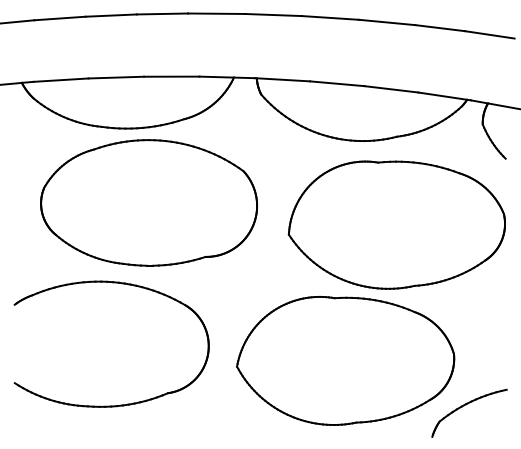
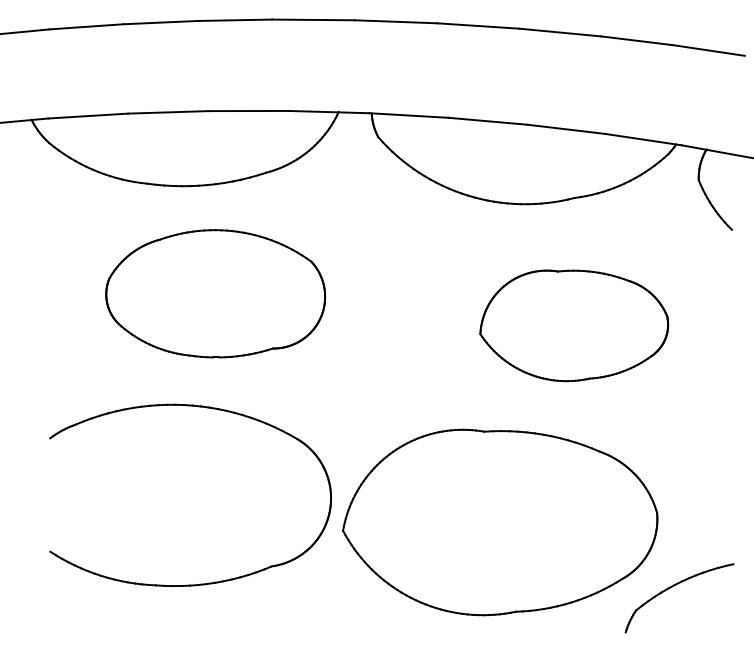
part: (148, 202) -> (214, 293), size x0.7
part: (396, 224) -> (573, 325), size x0.6
part: (112, 283) -> (191, 407), moved

